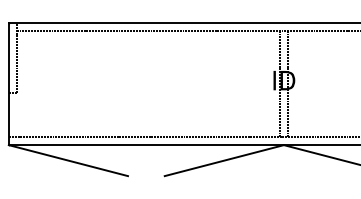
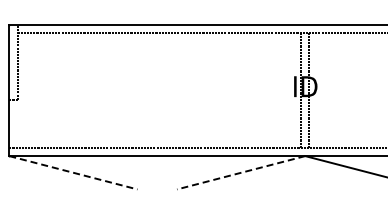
line: (68, 160) -> (73, 172), solid -> dashed
line: (223, 160) -> (240, 172), solid -> dashed

